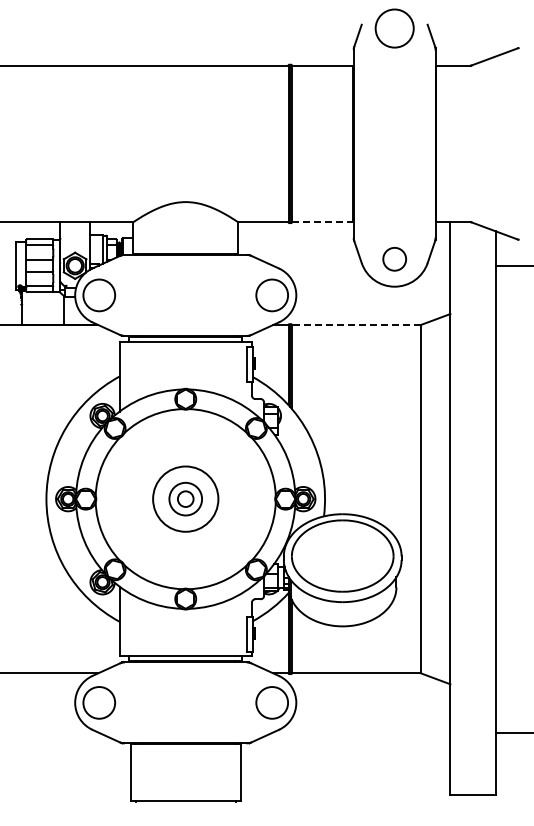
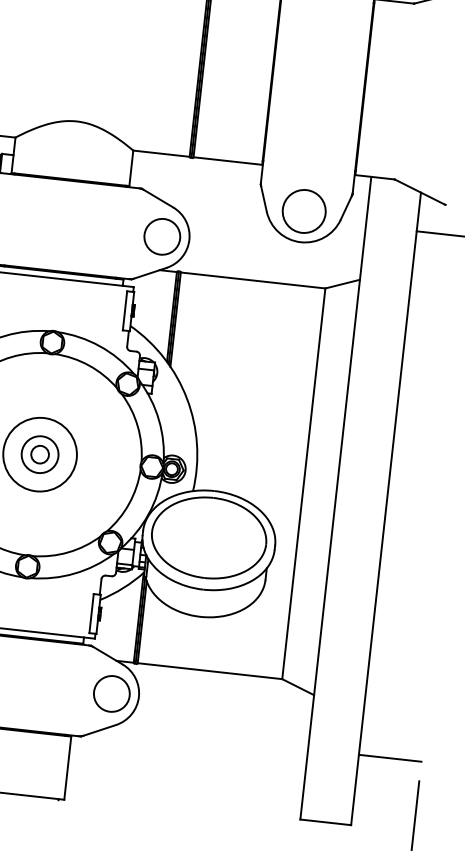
line: (322, 222) -> (227, 161), dashed -> solid
circle: (394, 259) -> (303, 211), size x1.67
line: (355, 325) -> (252, 280), dashed -> solid

